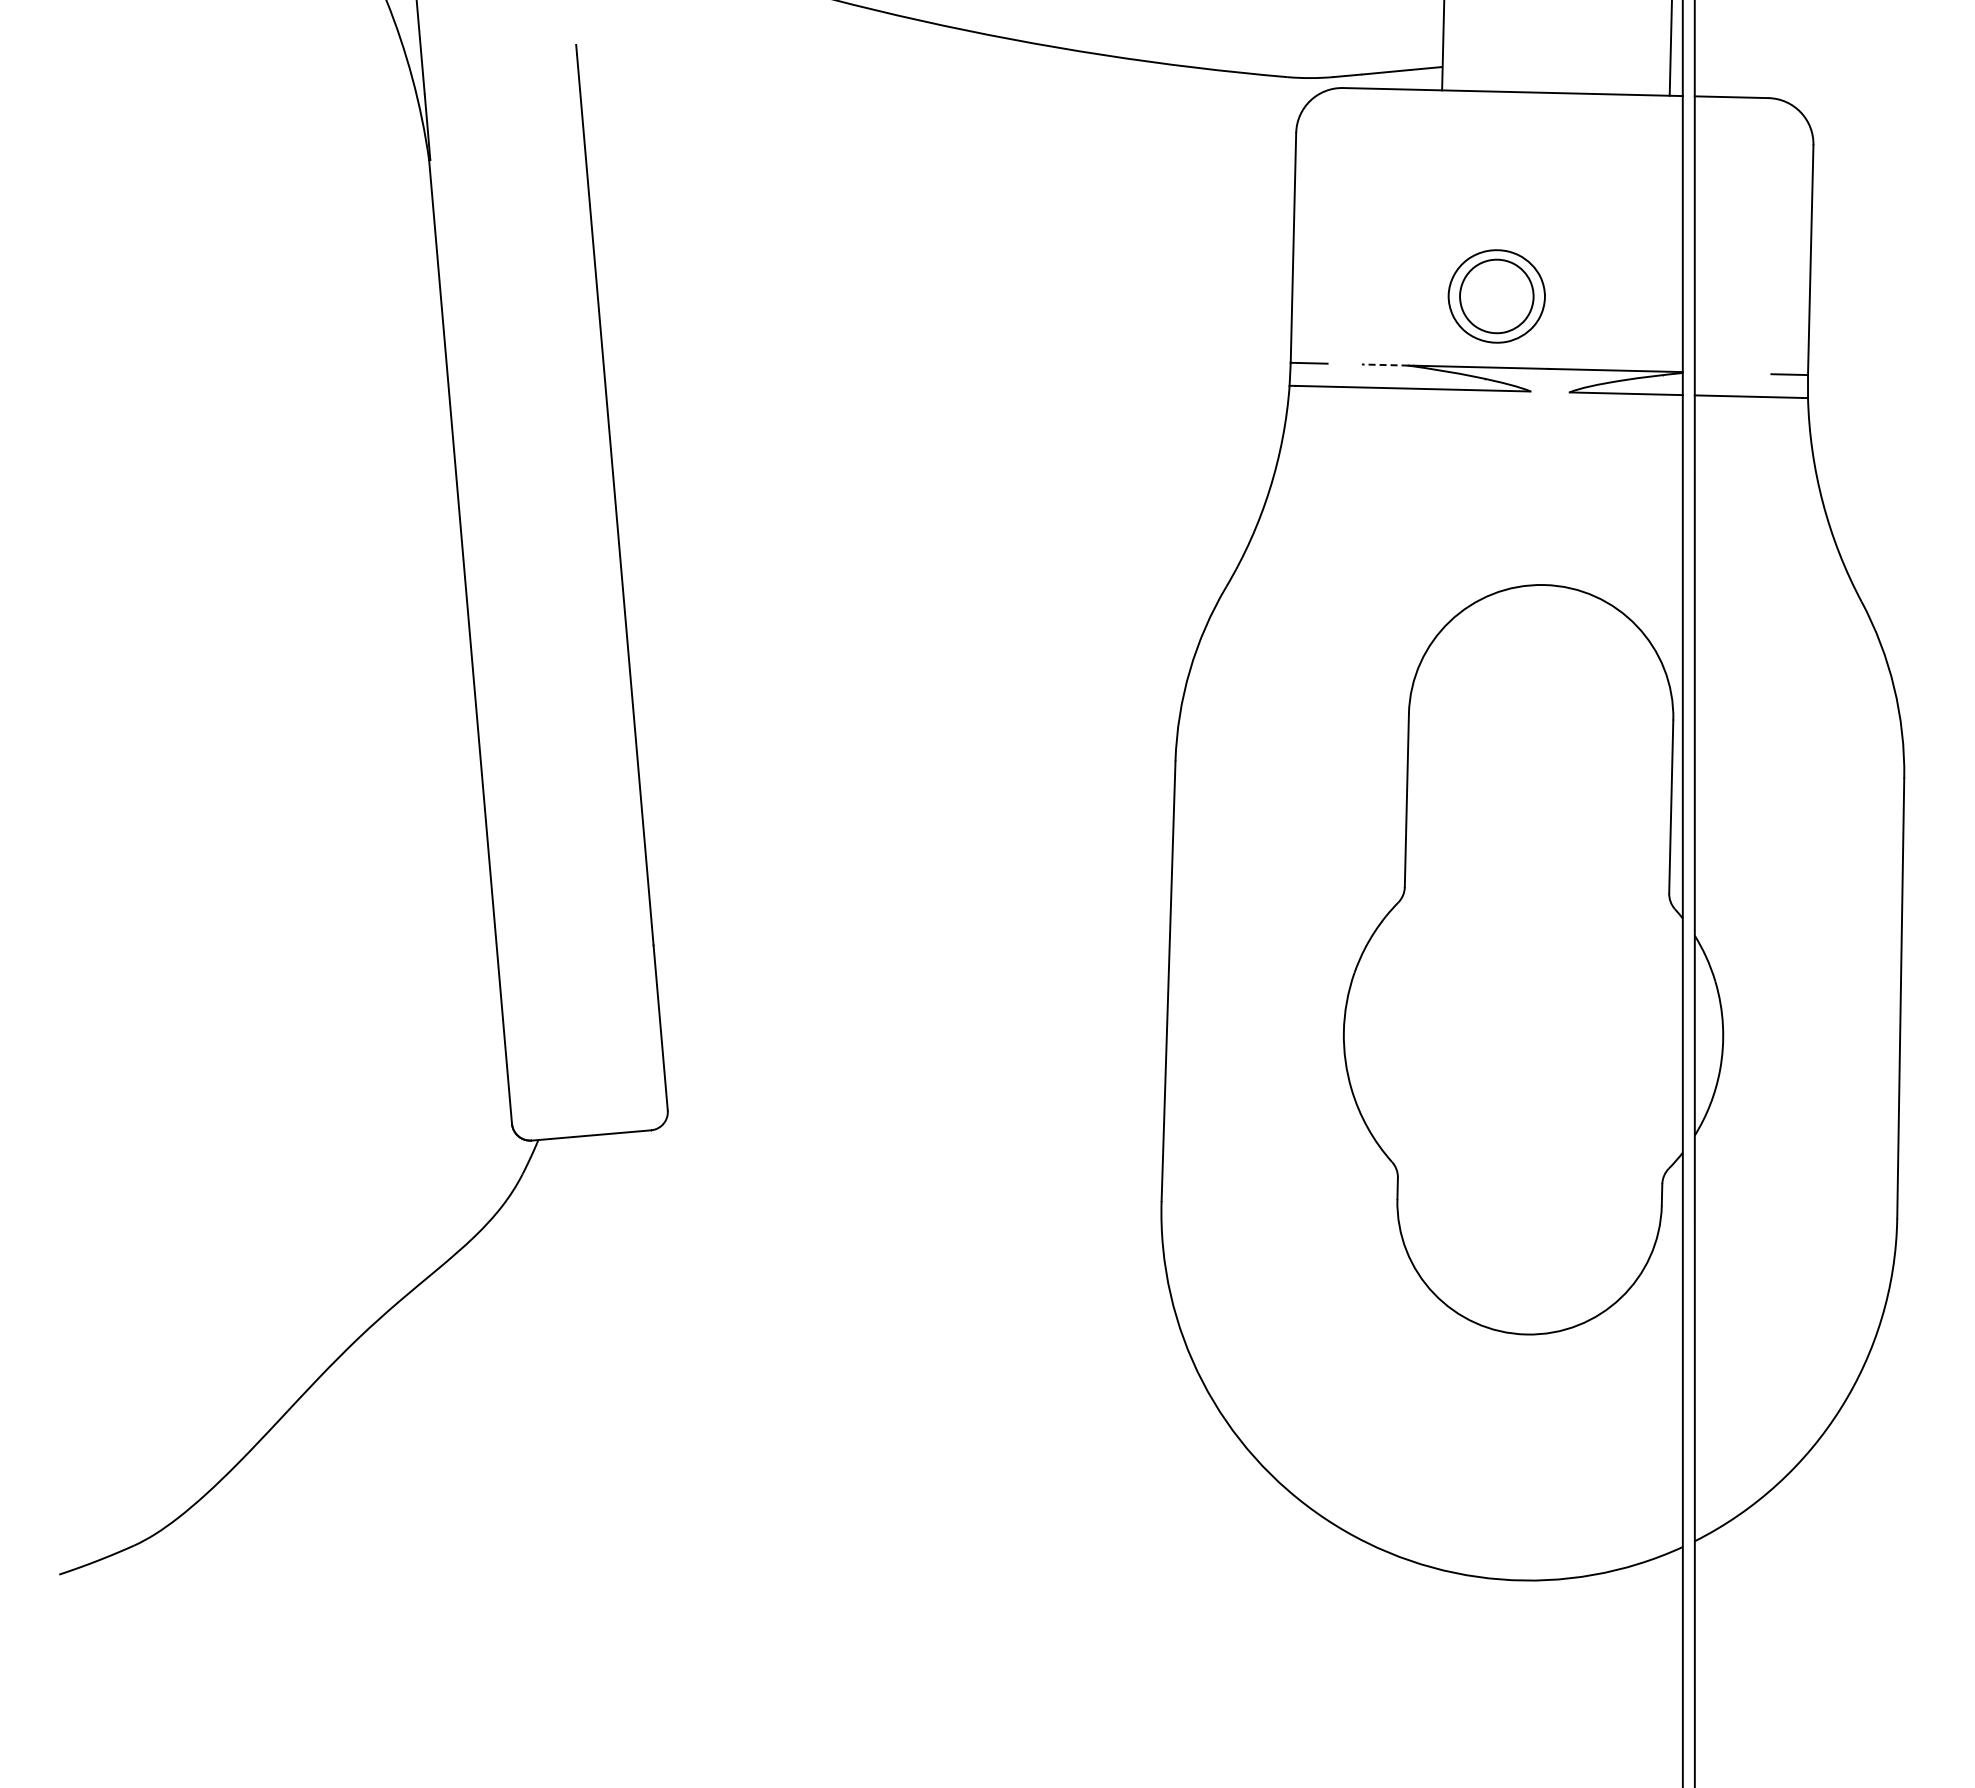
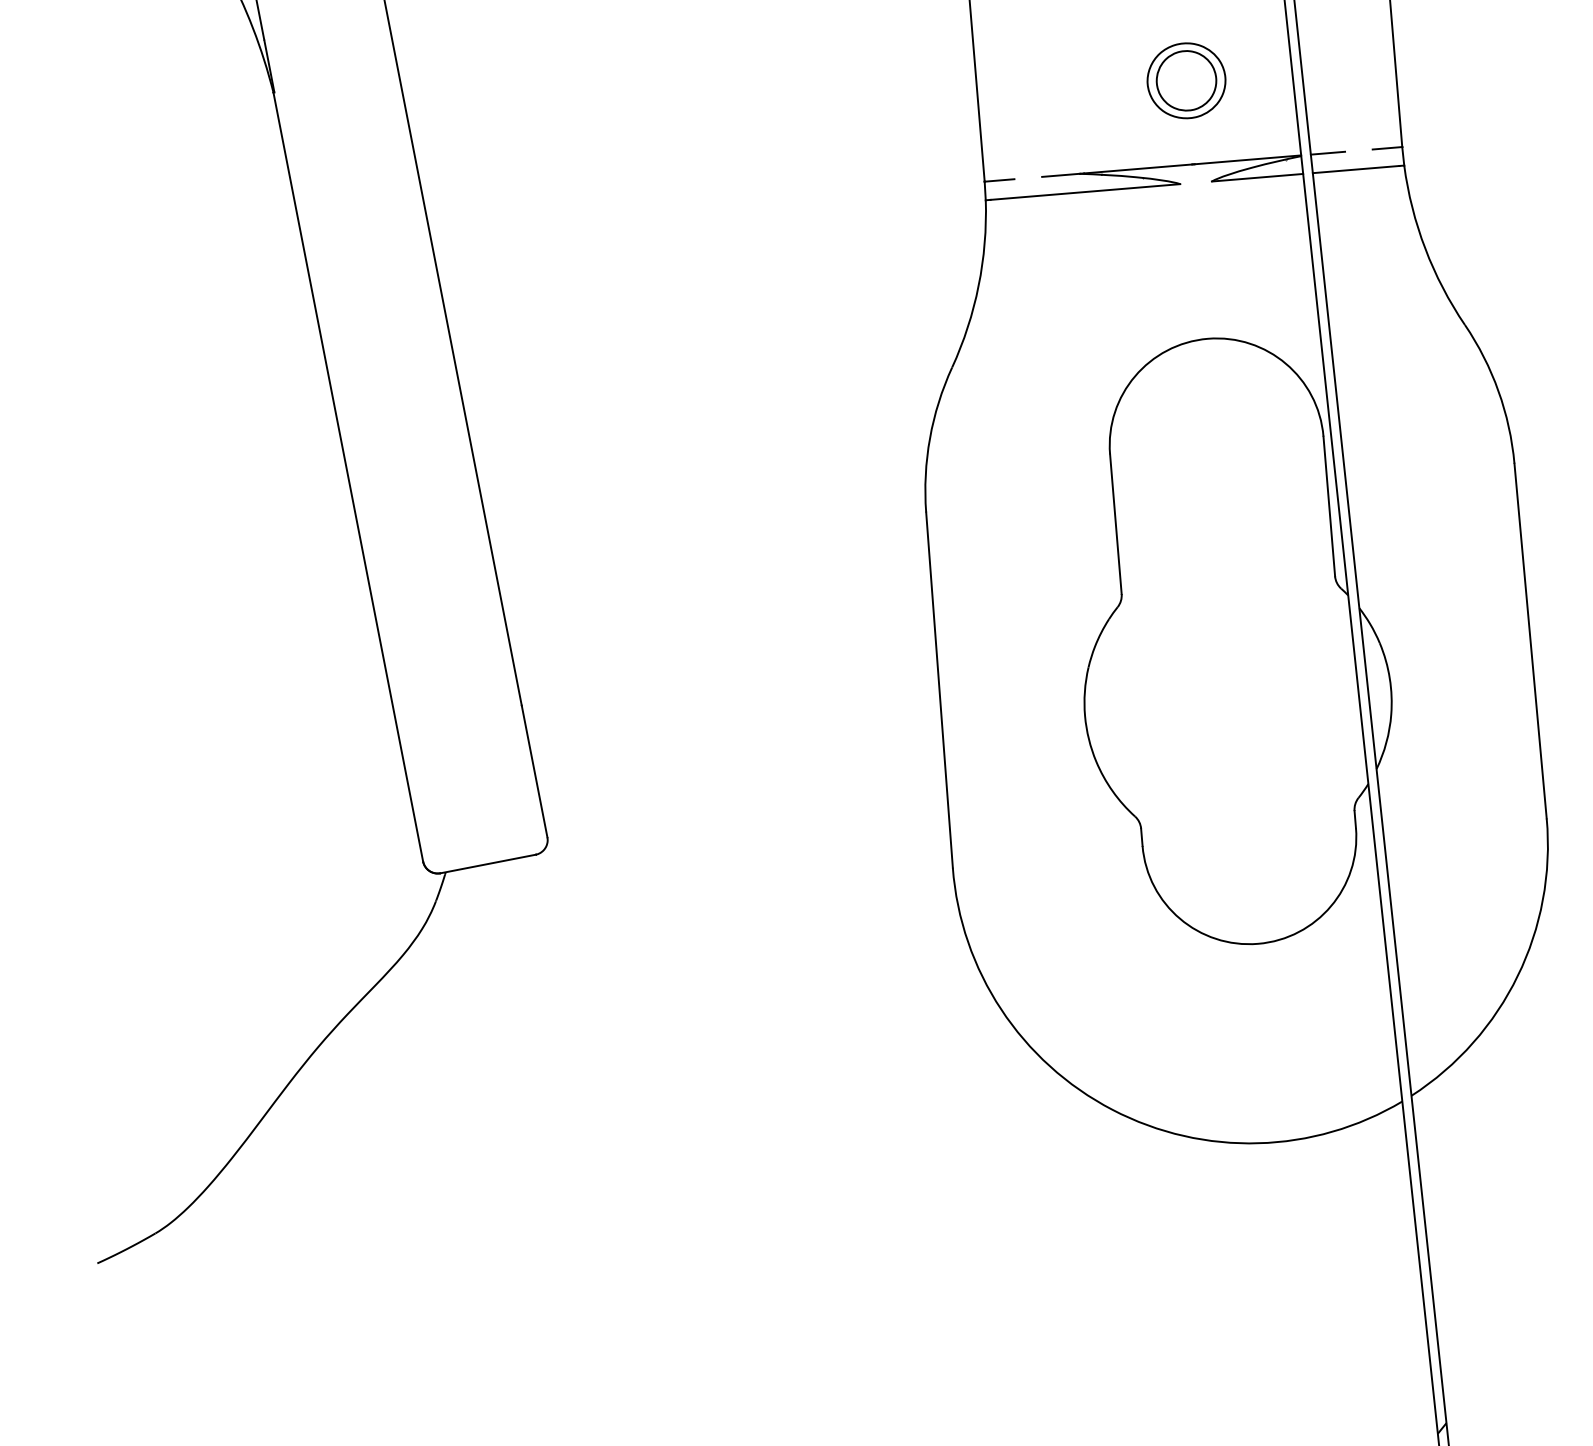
part: (1496, 296) -> (1186, 80), moved
line: (1384, 365) -> (1060, 175), dashed -> solid
line: (1715, 372) -> (1327, 152), added

